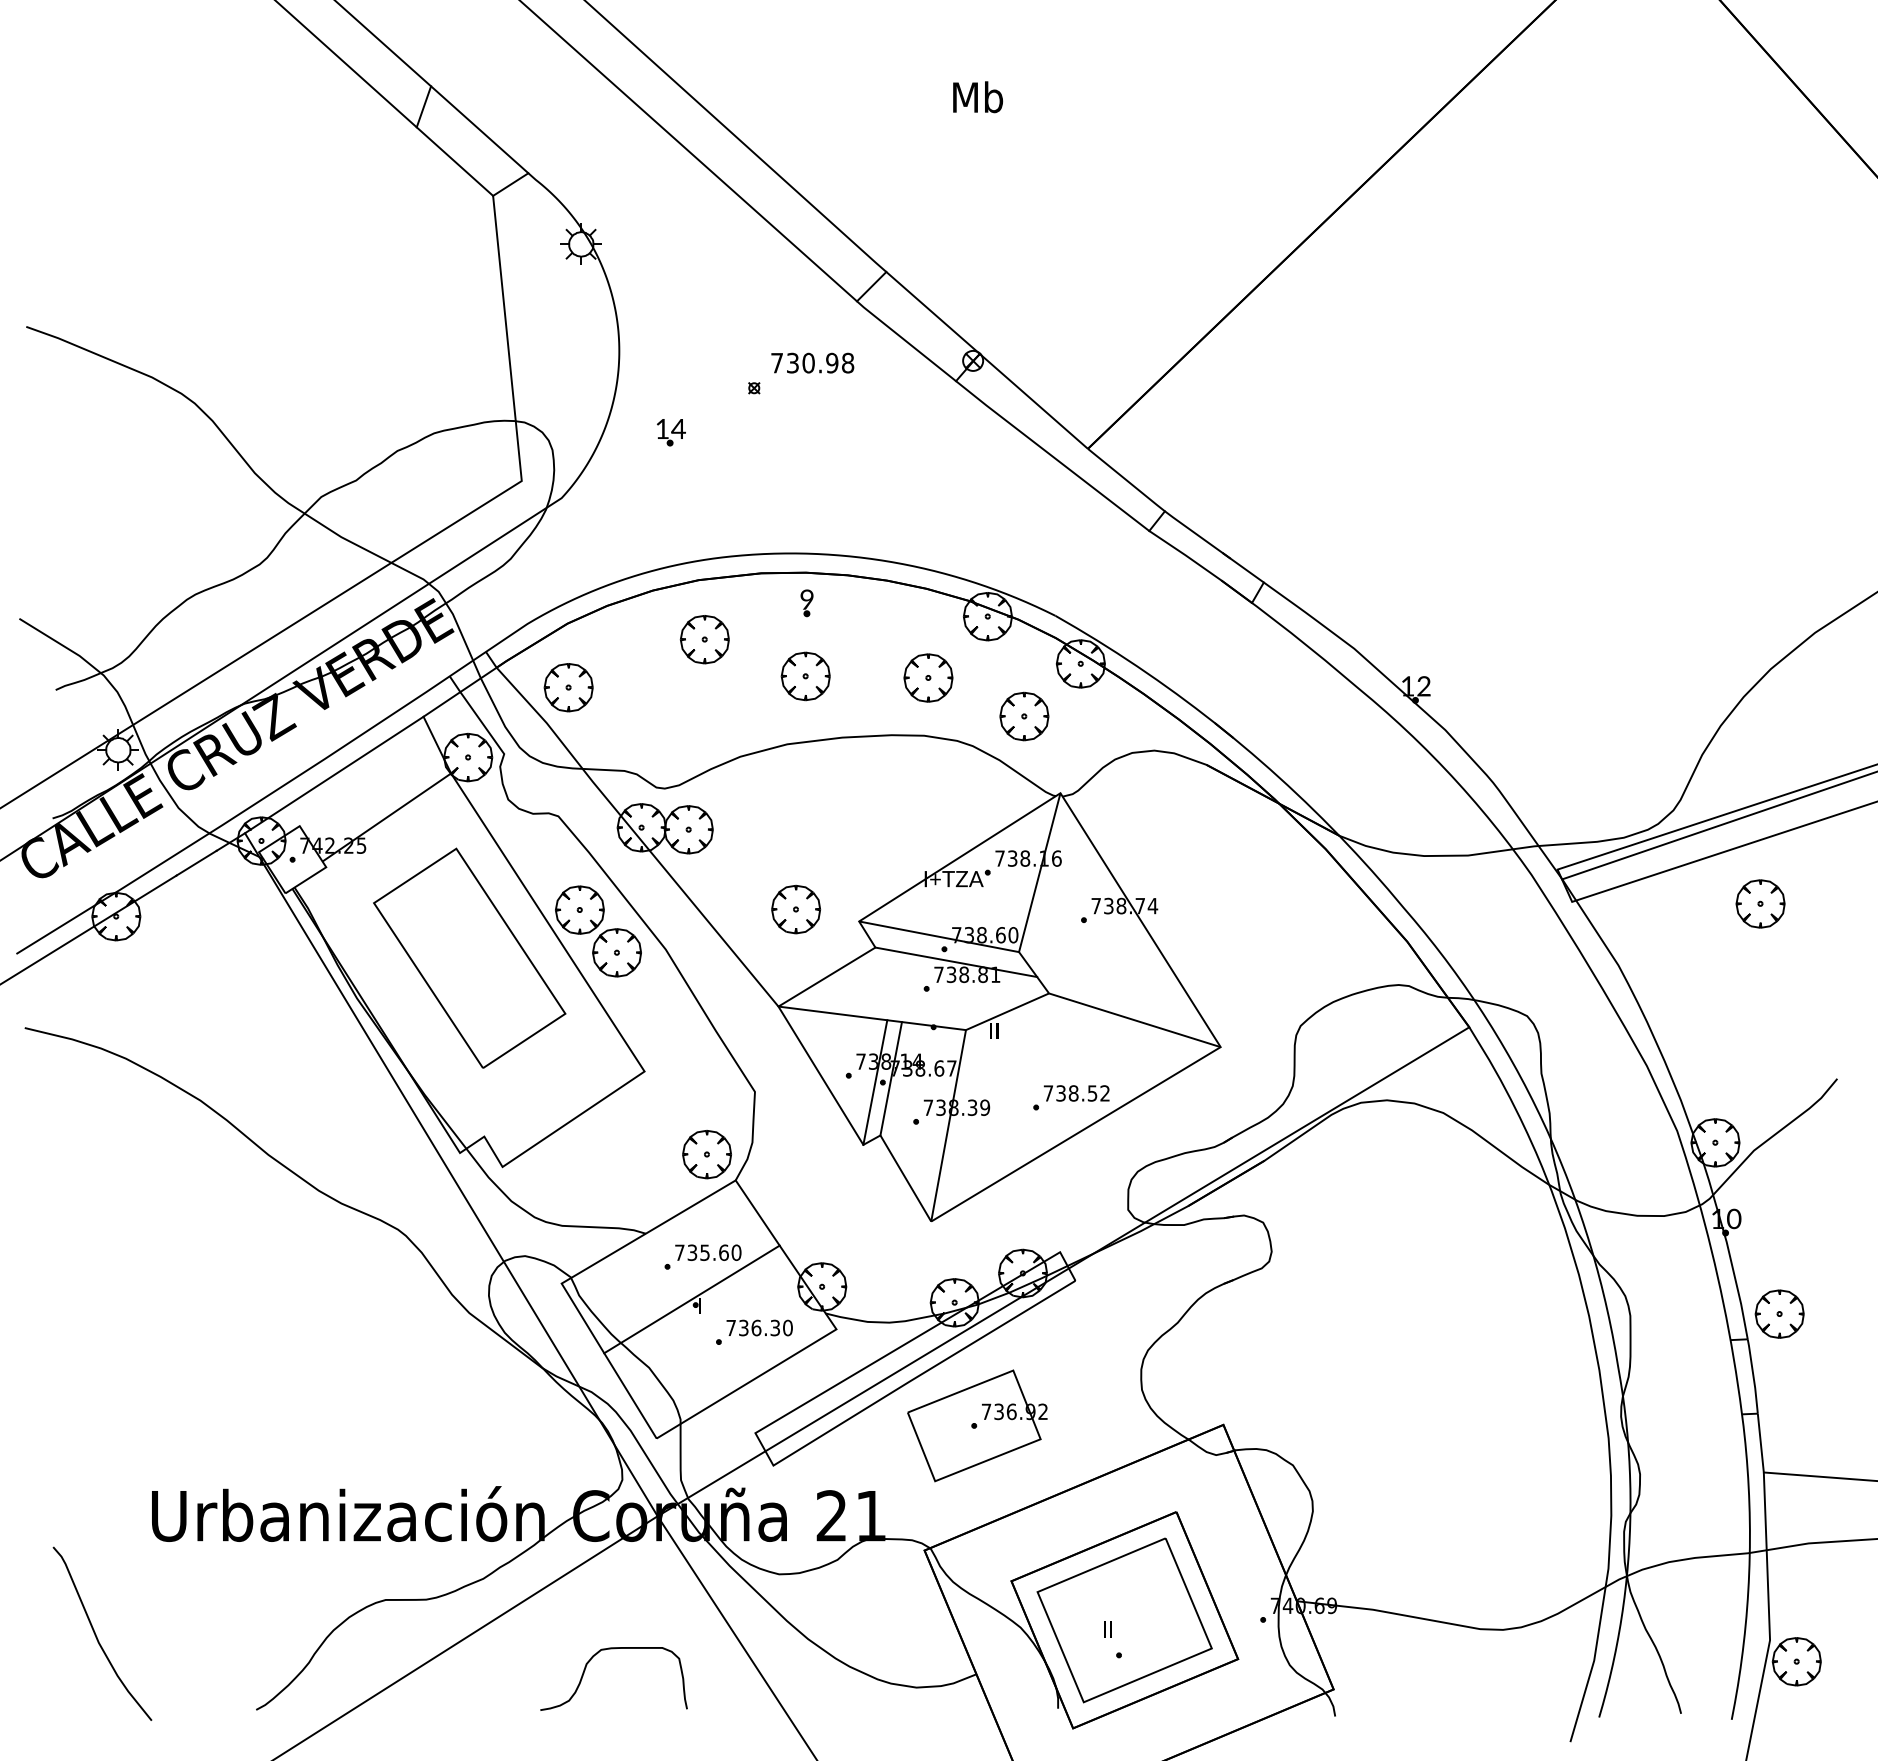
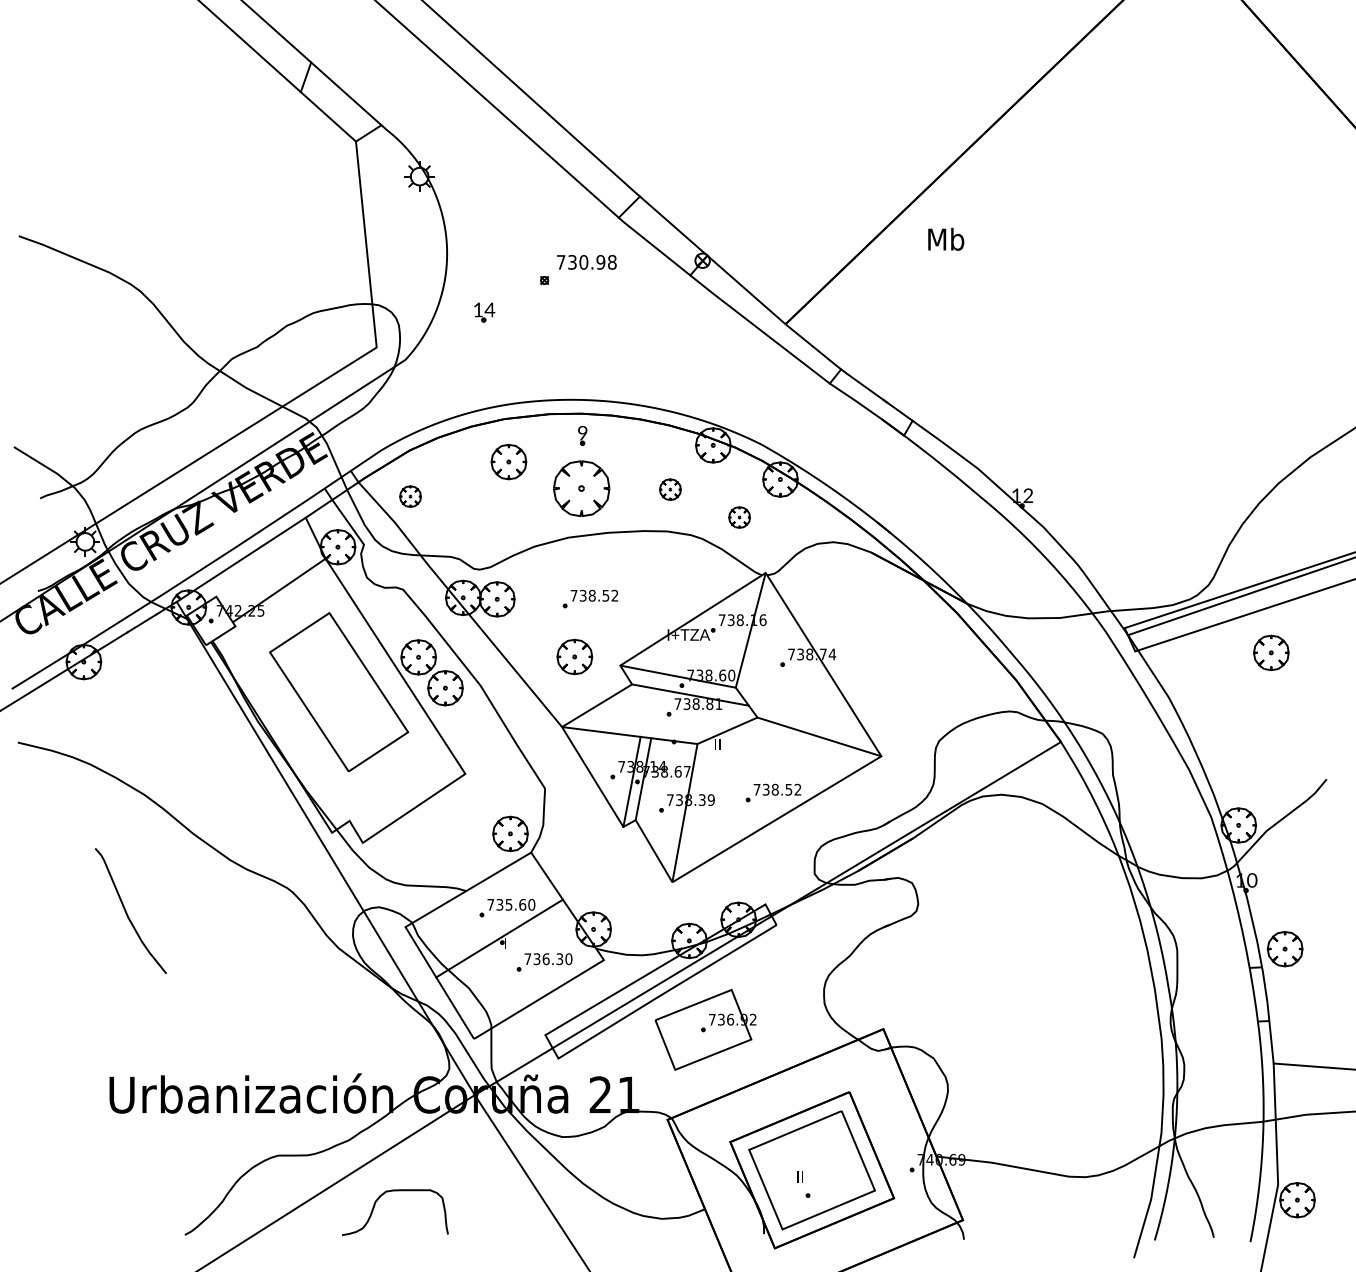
text: (978, 96) -> (946, 238), moved
part: (805, 676) -> (581, 488), size x1.6
part: (928, 677) -> (670, 489), size x0.6
part: (568, 687) -> (410, 496), size x0.6
part: (1024, 716) -> (739, 517), size x0.6
part: (817, 828) -> (590, 598), added
curve: (97, 1635) -> (127, 912), moved
curve: (614, 1649) -> (395, 1191), moved

